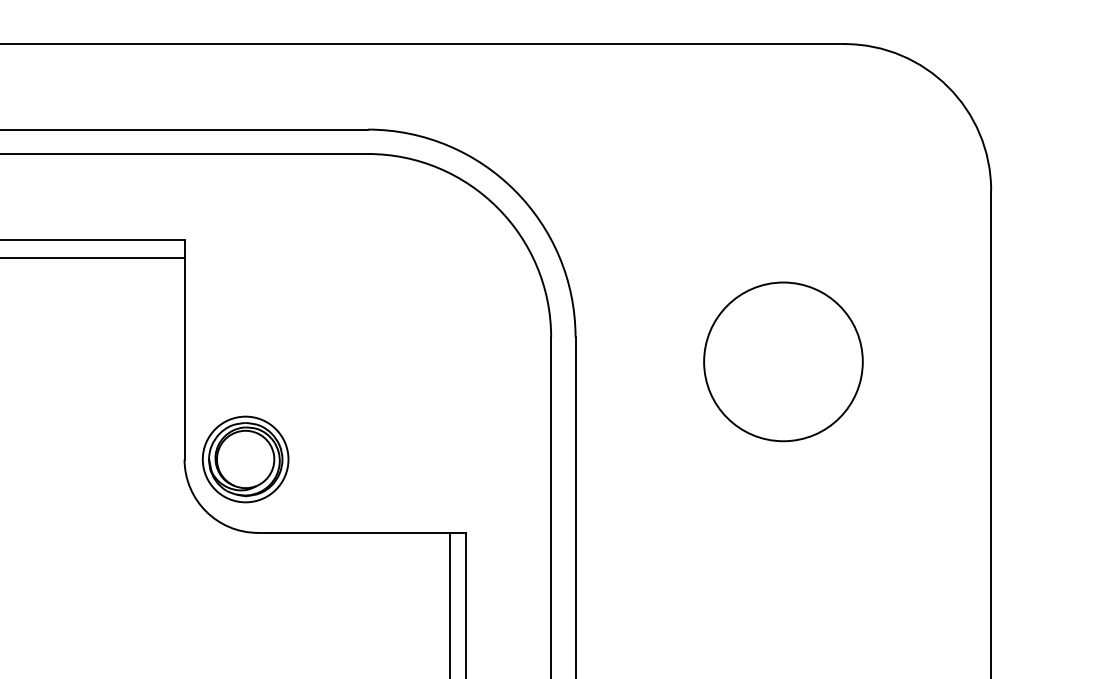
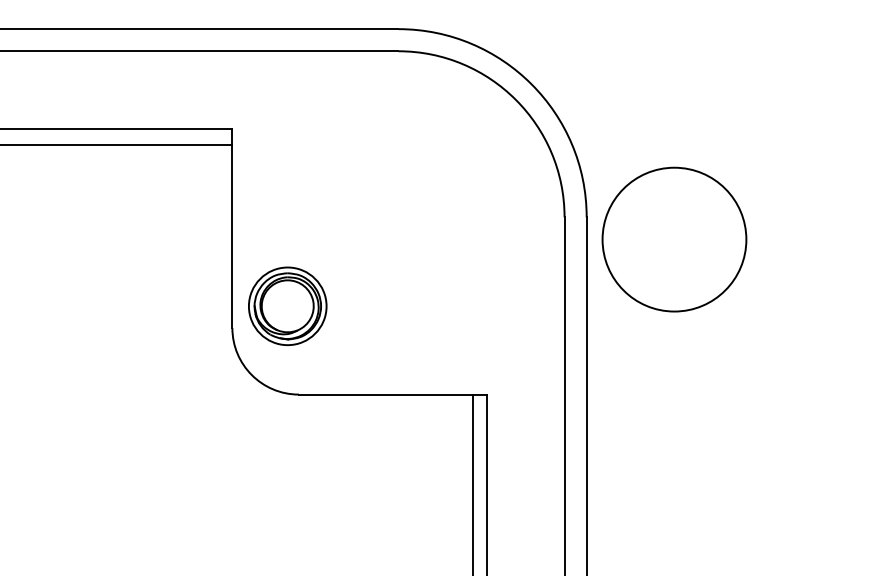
circle: (783, 361) -> (674, 239), moved
part: (245, 459) -> (287, 306), moved

